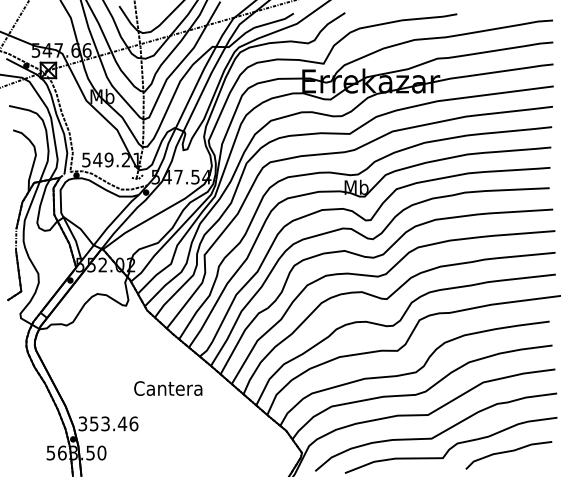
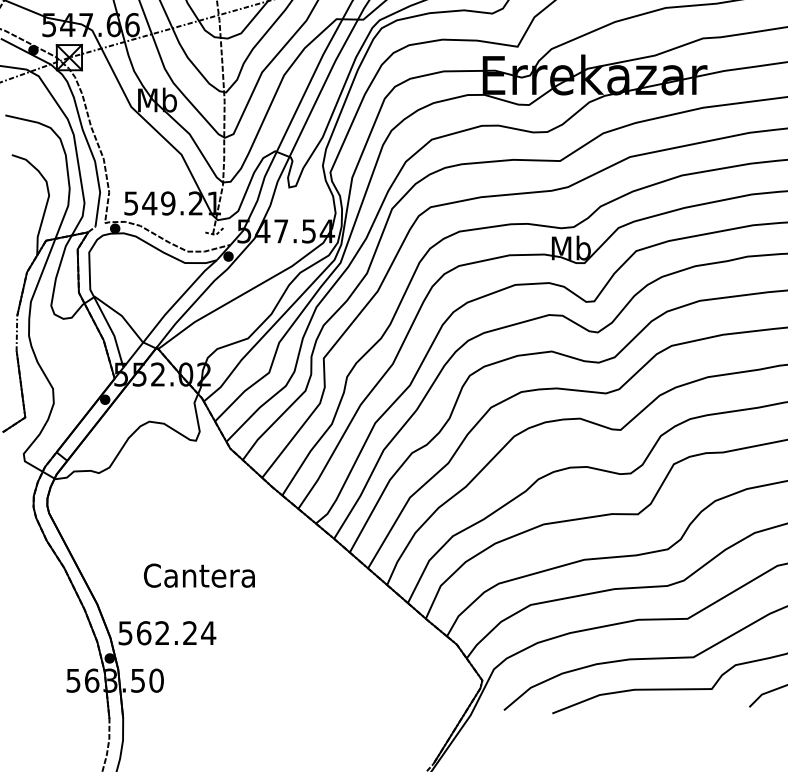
text: (168, 388) -> (199, 575), moved
text: (108, 423) -> (167, 632), 353.46 -> 562.24

